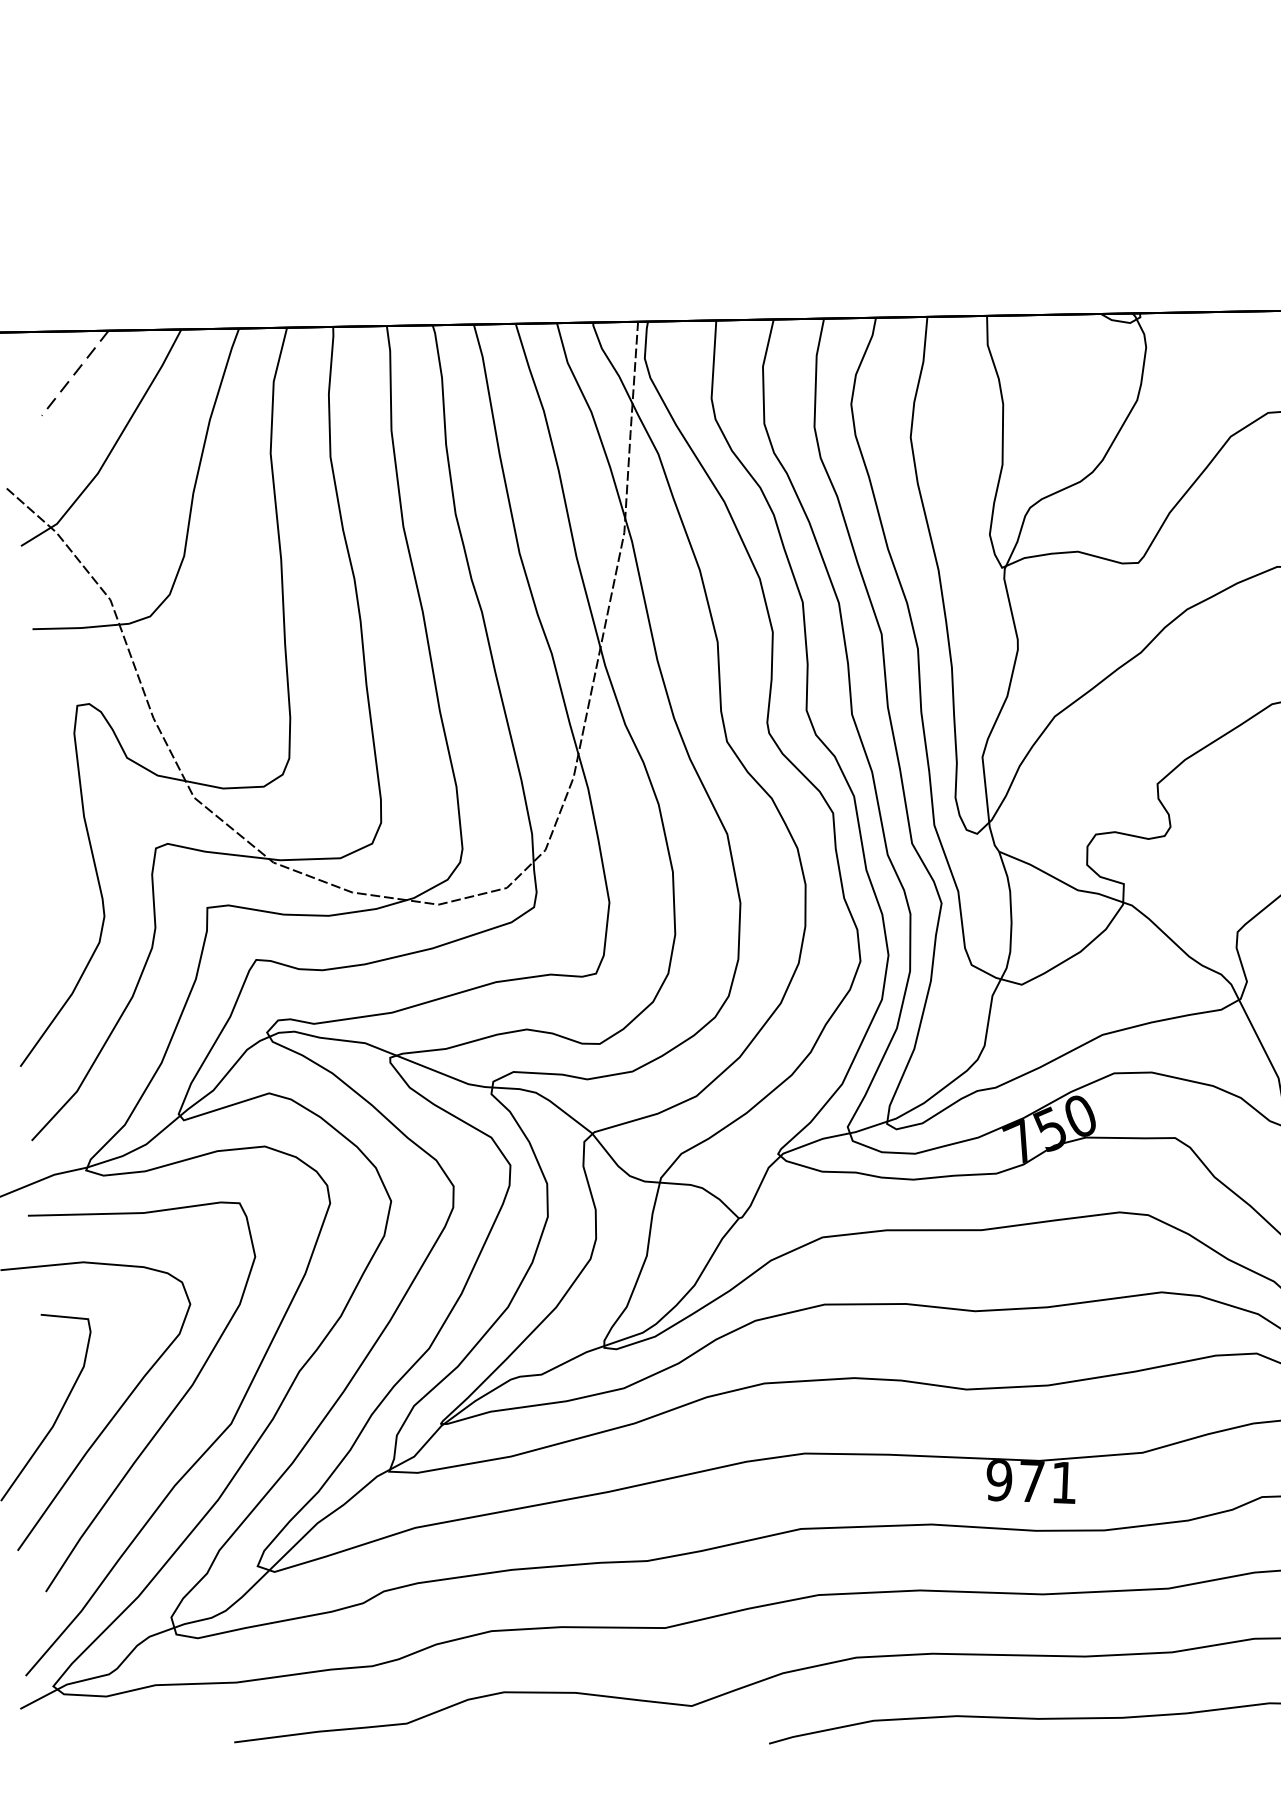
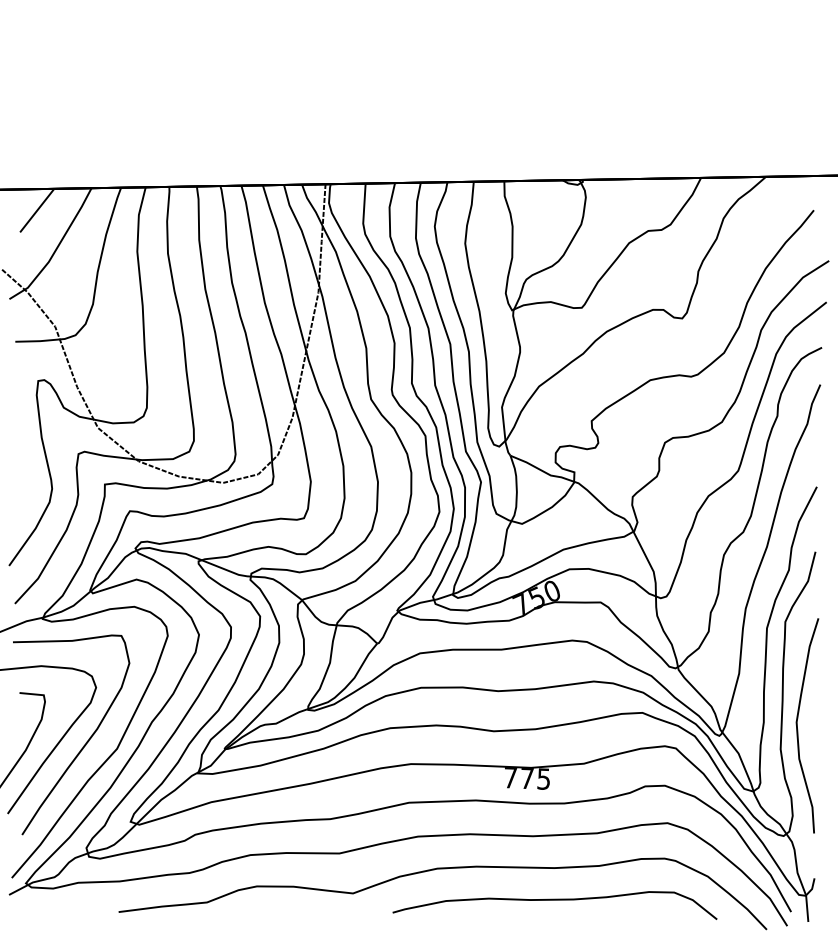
line: (75, 372) -> (37, 210), dashed -> solid
text: (1030, 1481) -> (526, 778), 971 -> 775

